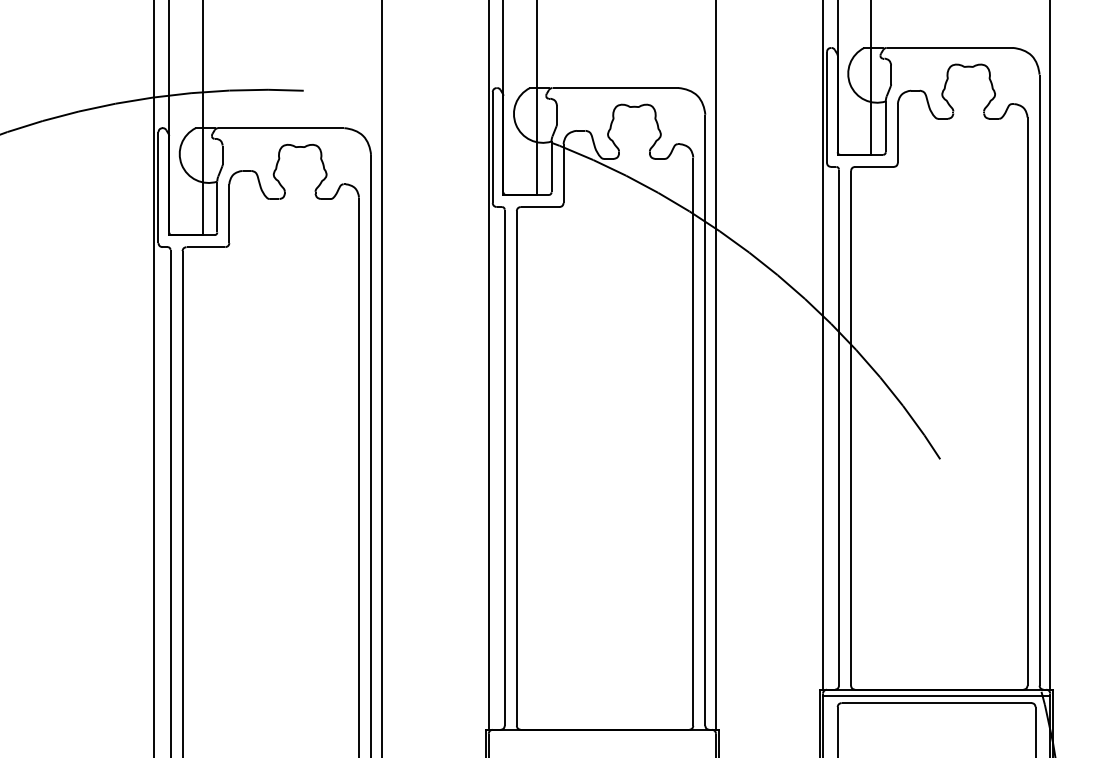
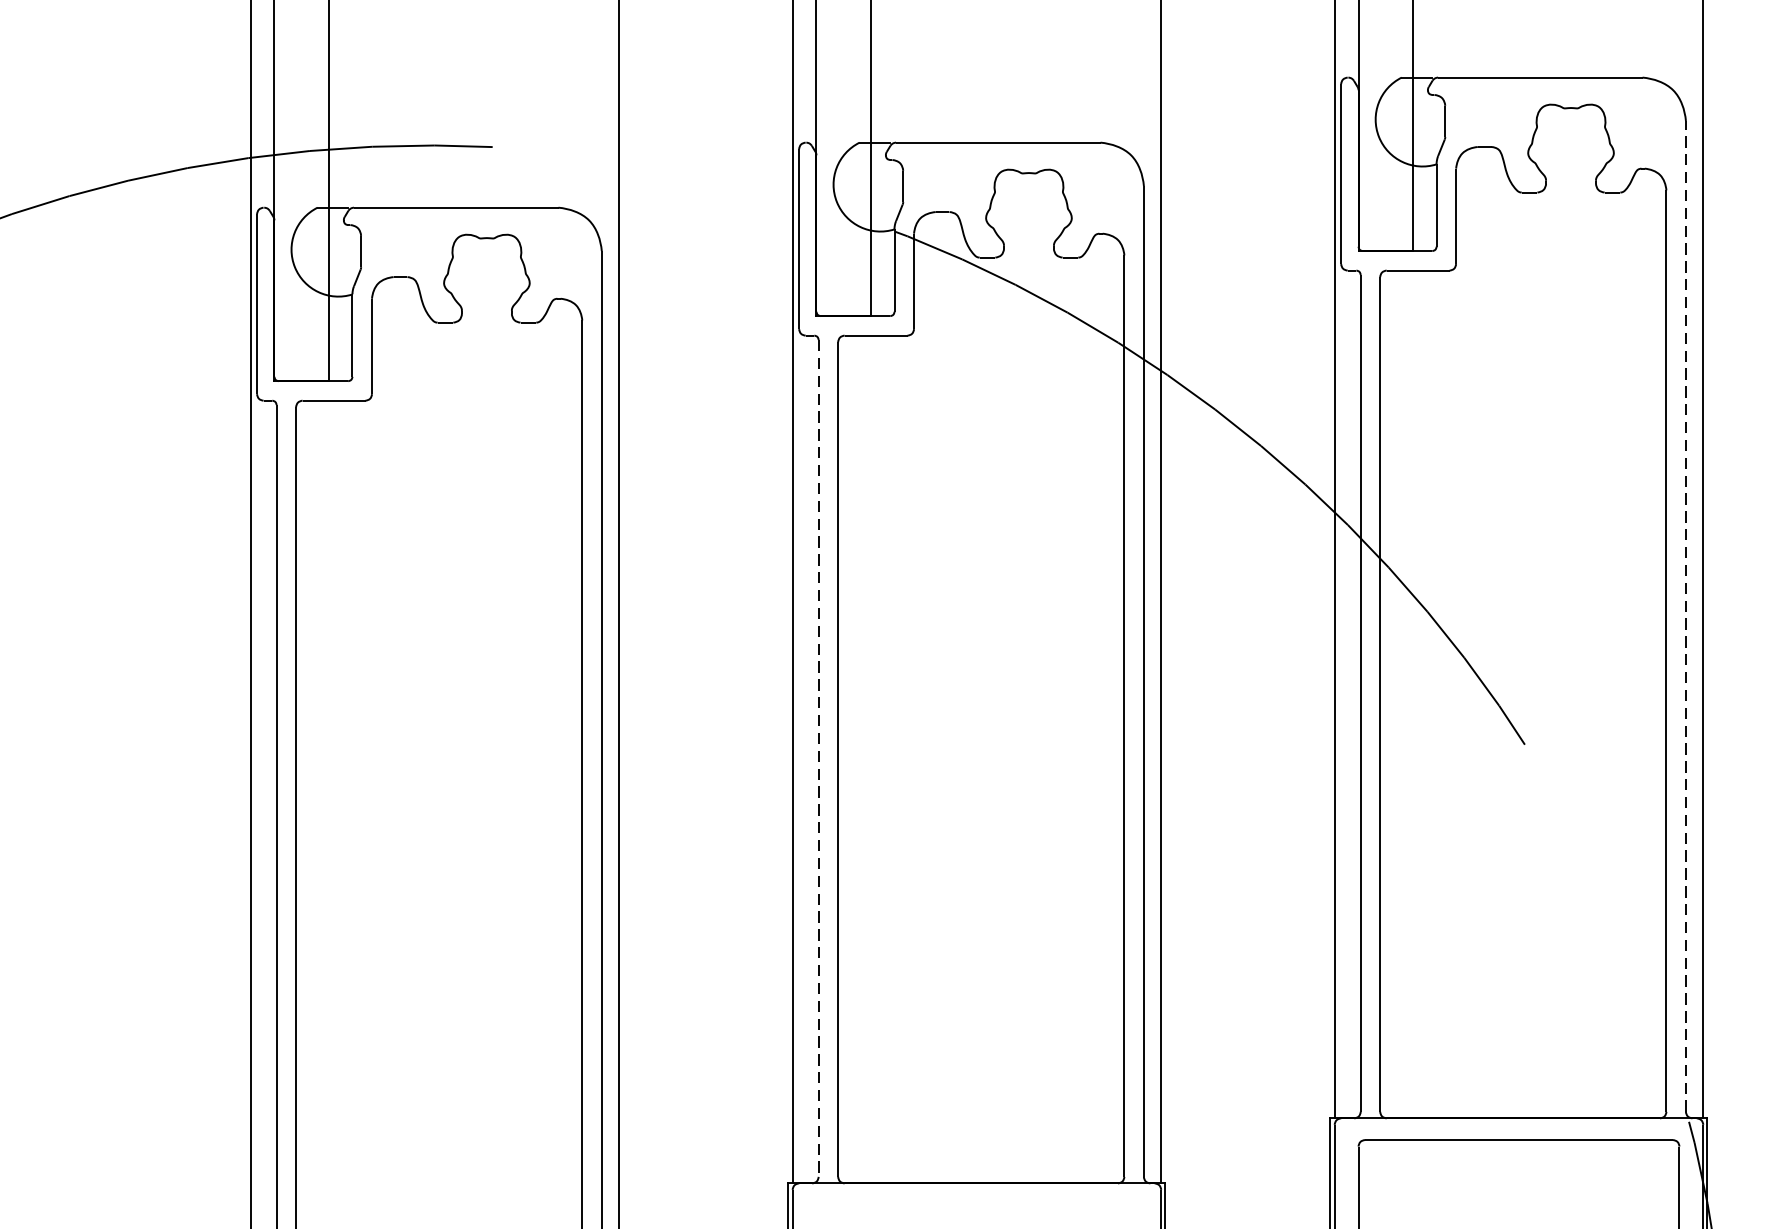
line: (1039, 379) -> (1685, 615), solid -> dashed
line: (504, 468) -> (818, 759), solid -> dashed
line: (936, 696) -> (1518, 1129), removed

